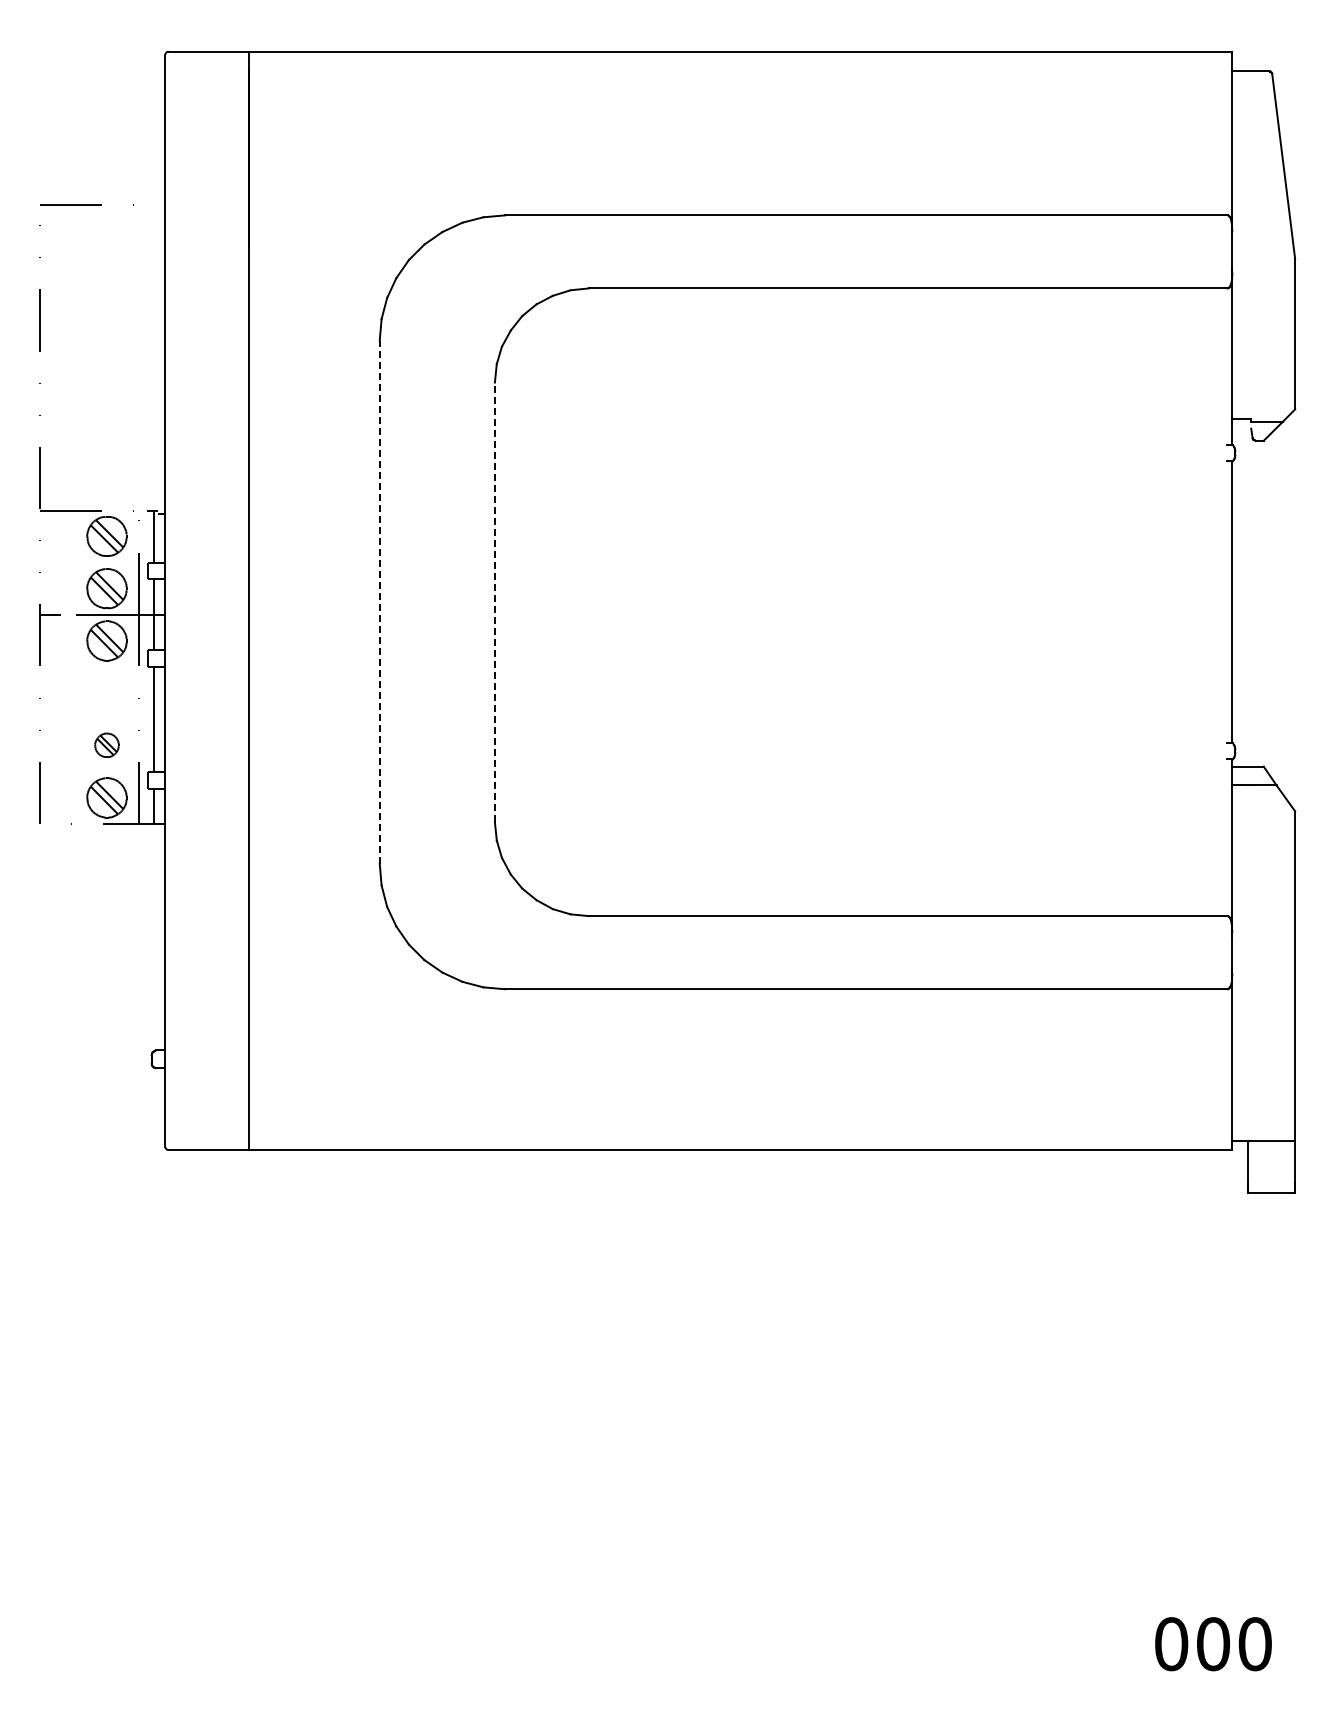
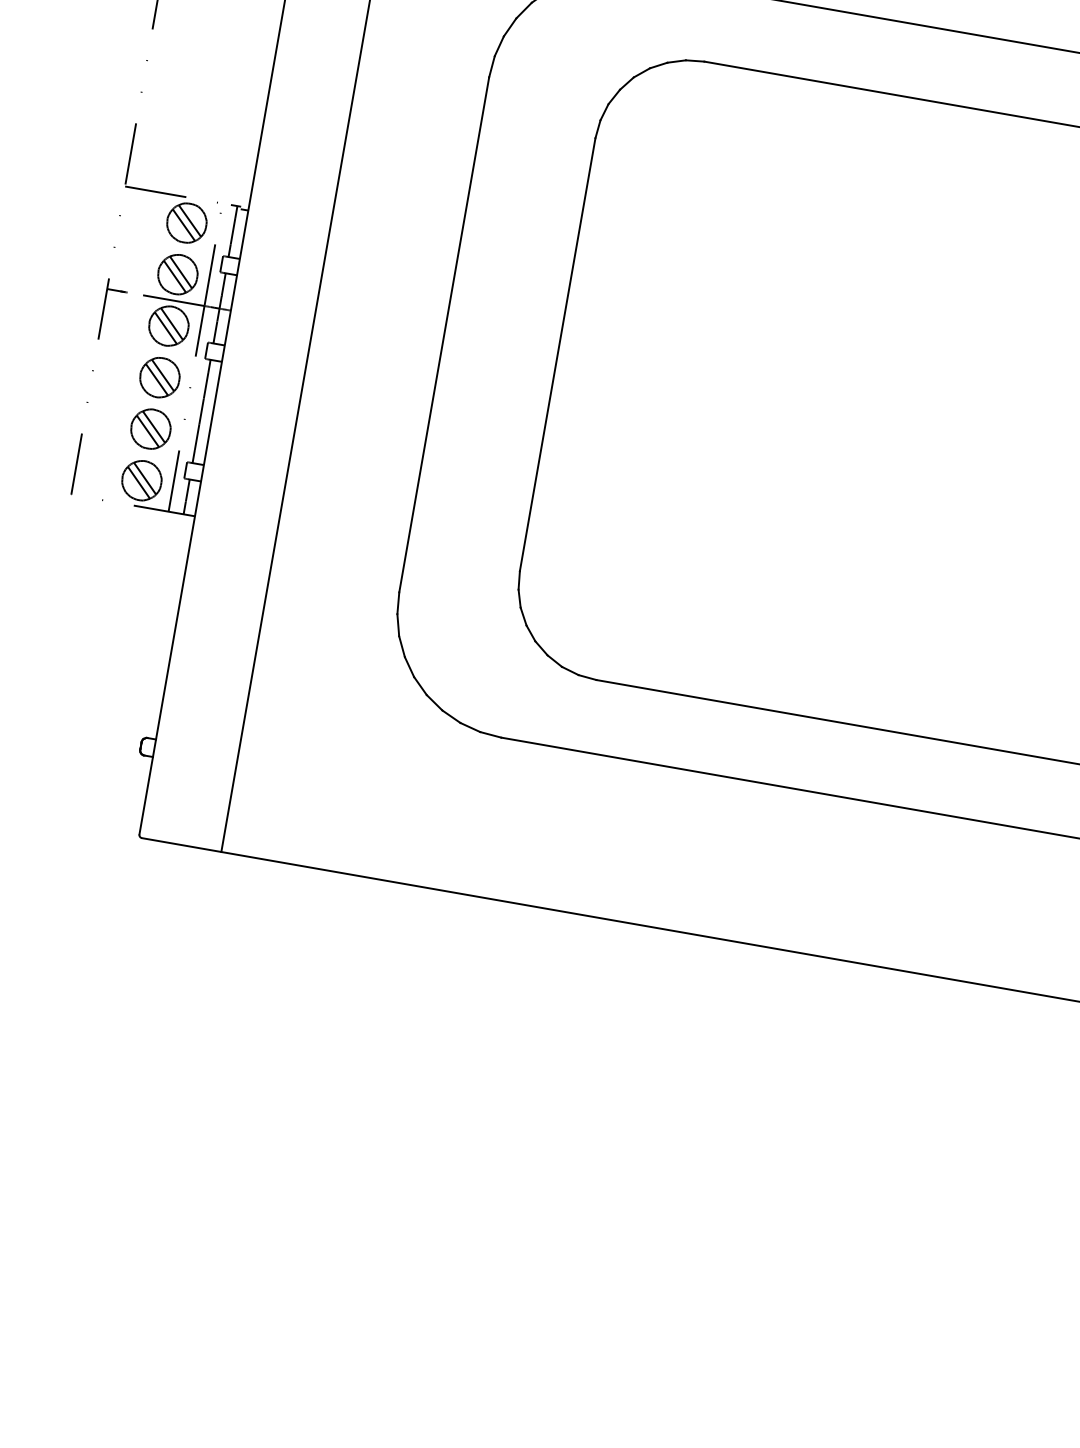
line: (379, 601) -> (444, 334), dashed -> solid
line: (494, 602) -> (557, 354), dashed -> solid
part: (106, 692) -> (159, 376), added
part: (106, 744) -> (150, 427), size x1.67

